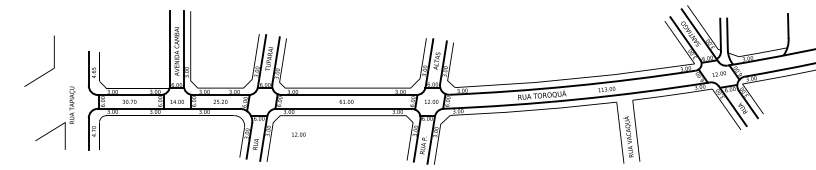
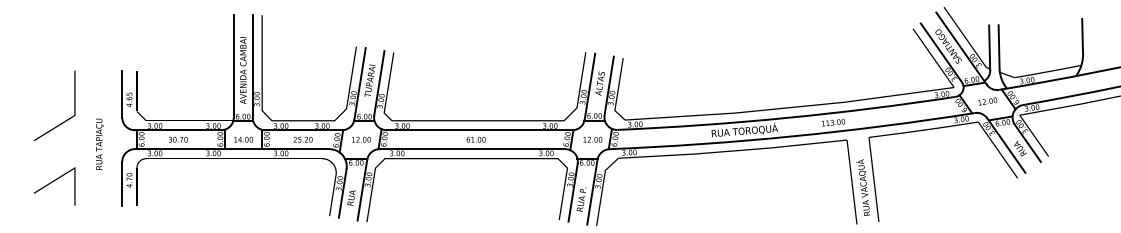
line: (45, 72) -> (63, 121), moved
line: (48, 133) -> (51, 183), moved
text: (298, 134) -> (361, 139), moved

